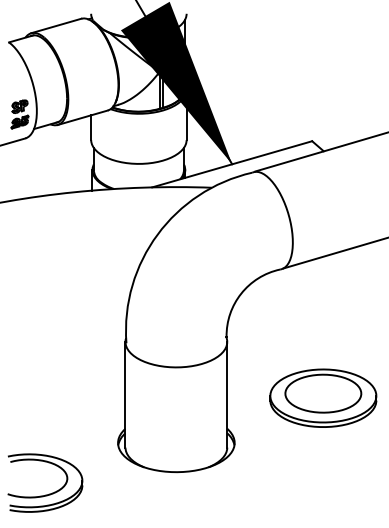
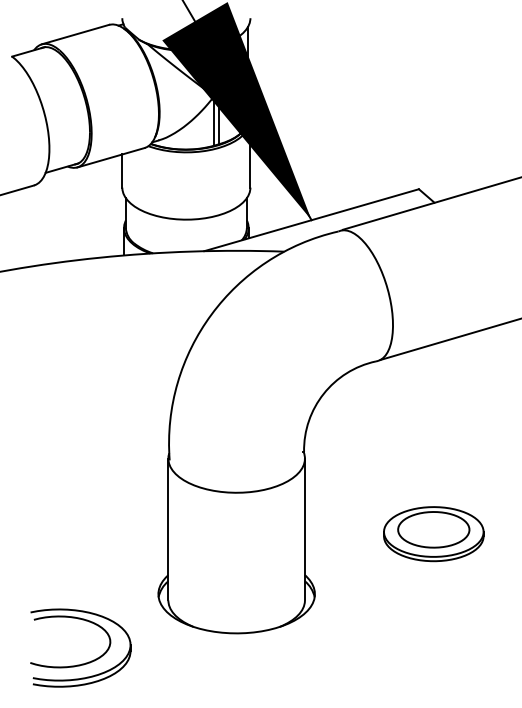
part: (19, 114) -> (26, 153), removed
part: (323, 397) -> (433, 533), size x0.7
part: (48, 493) -> (85, 662), moved

